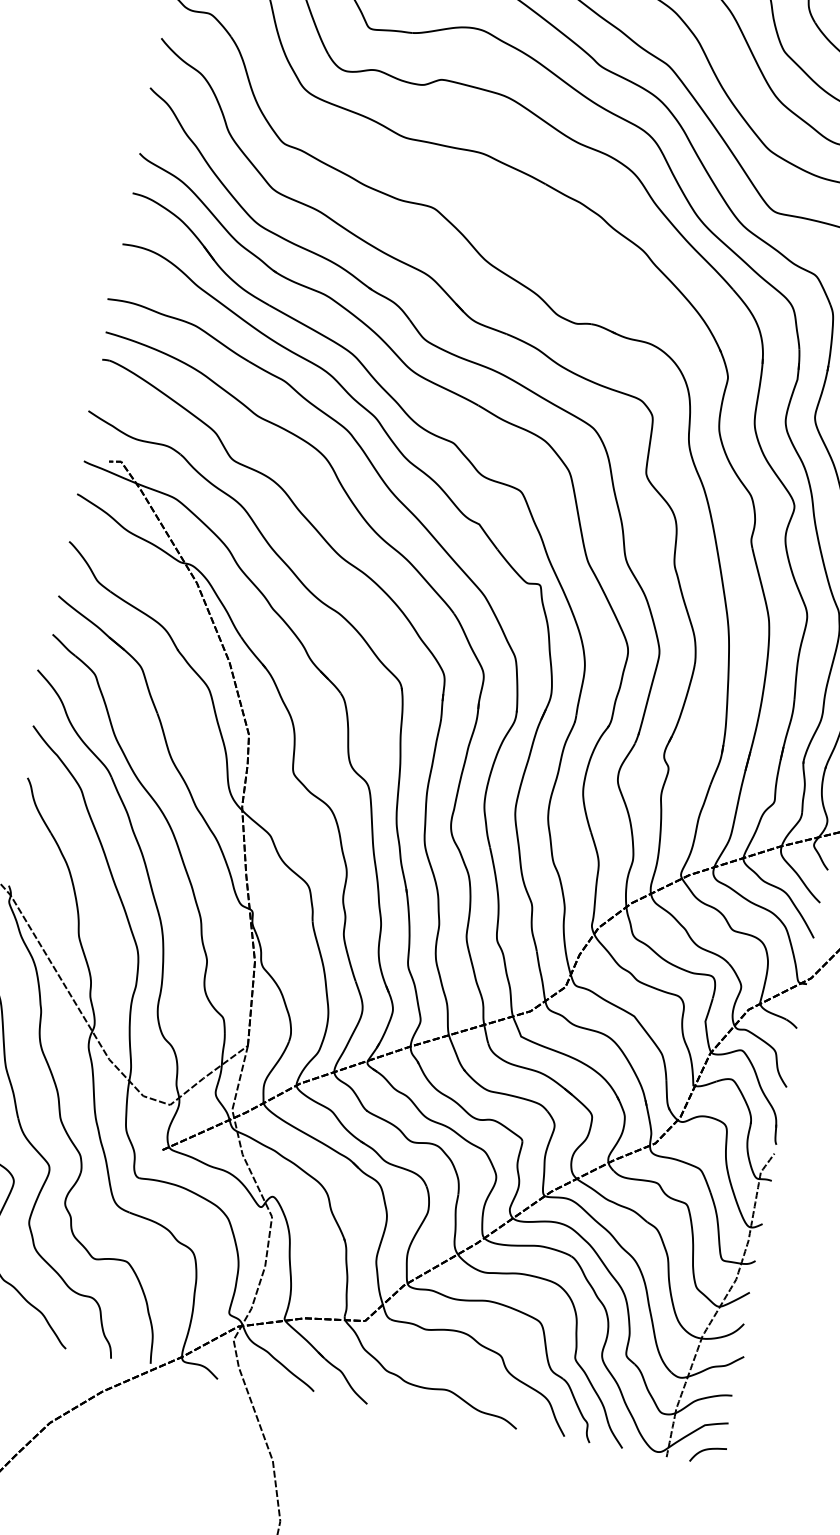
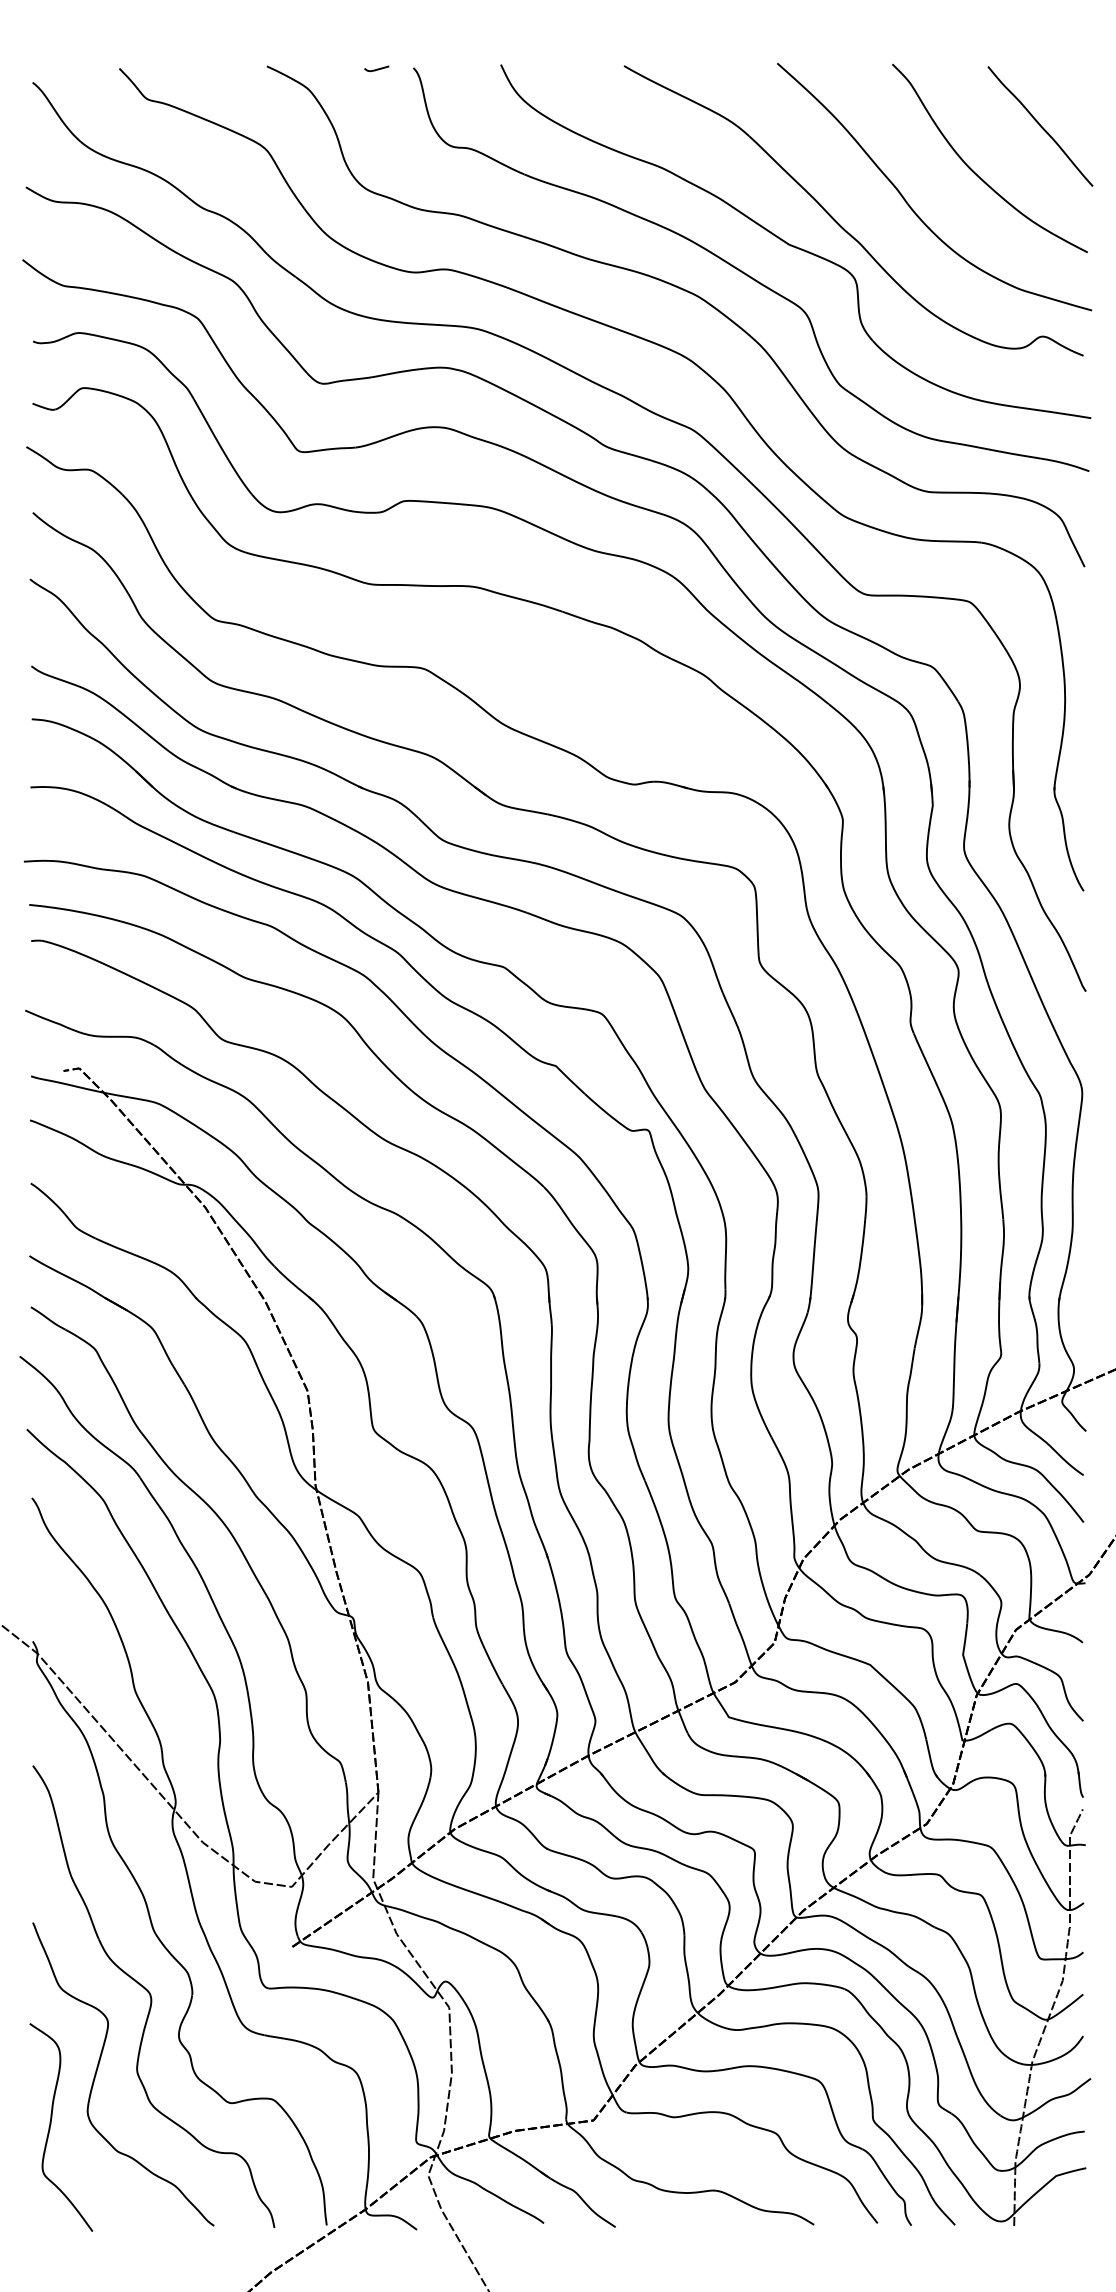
curve: (707, 1450) -> (1065, 2207), removed

